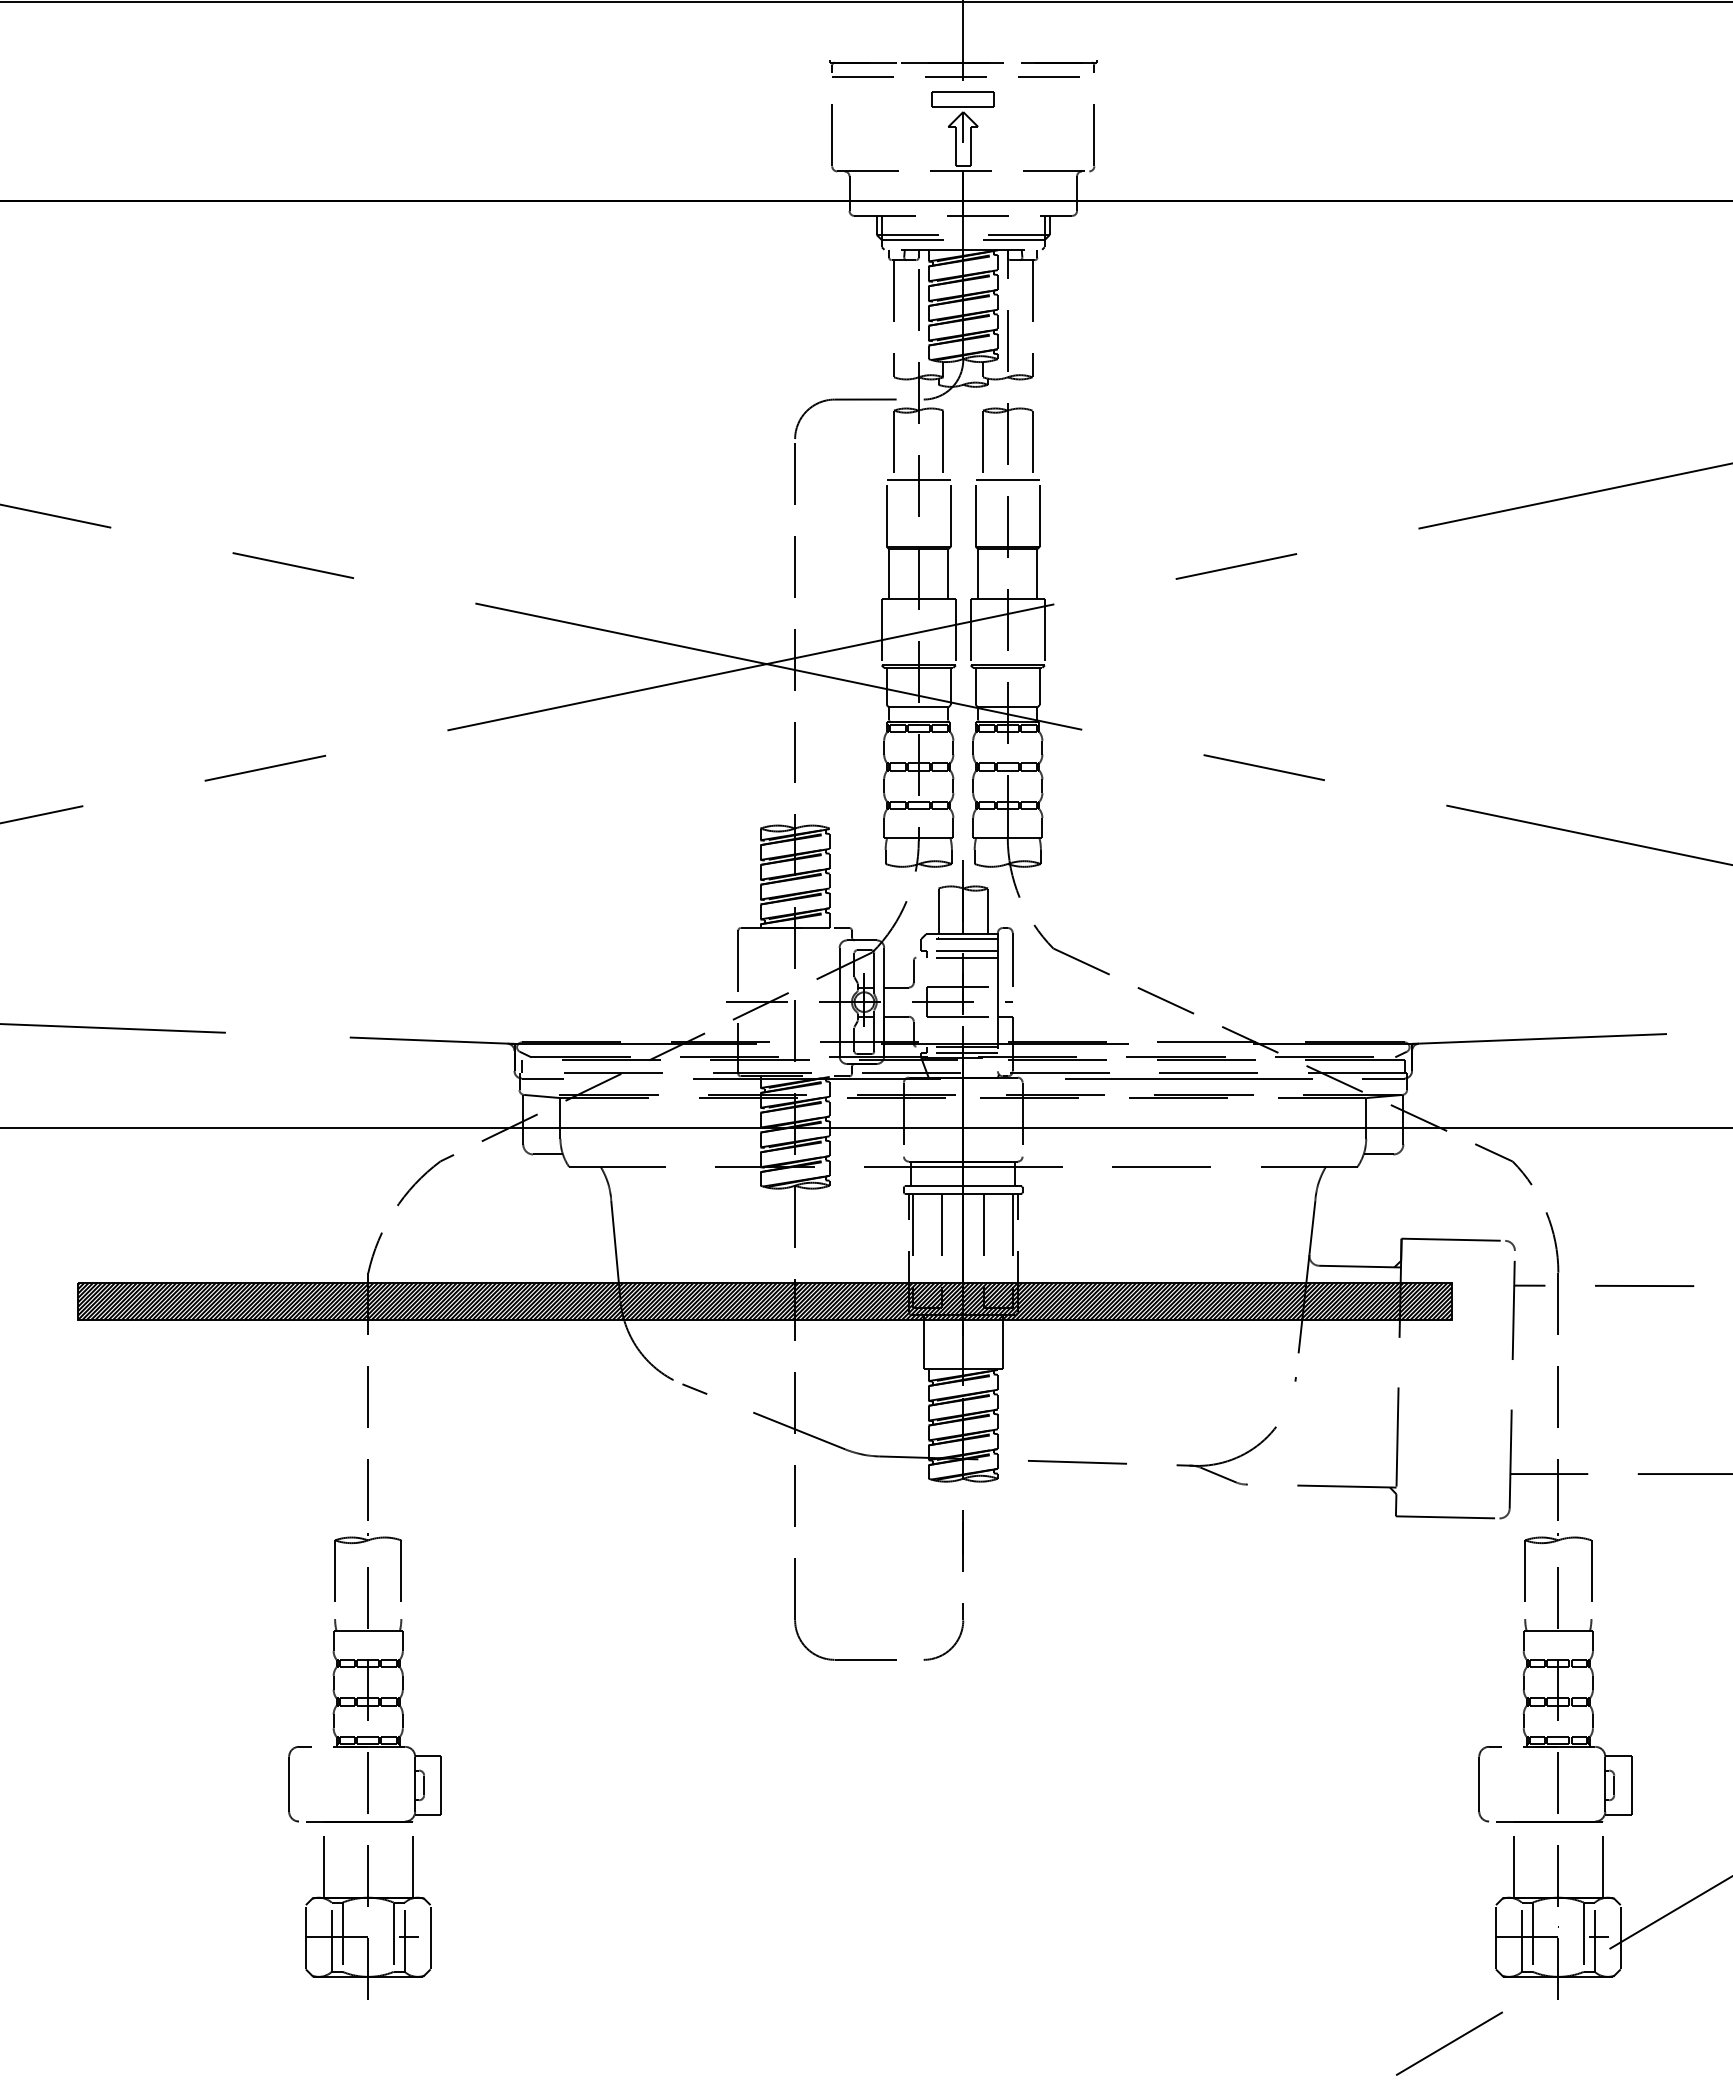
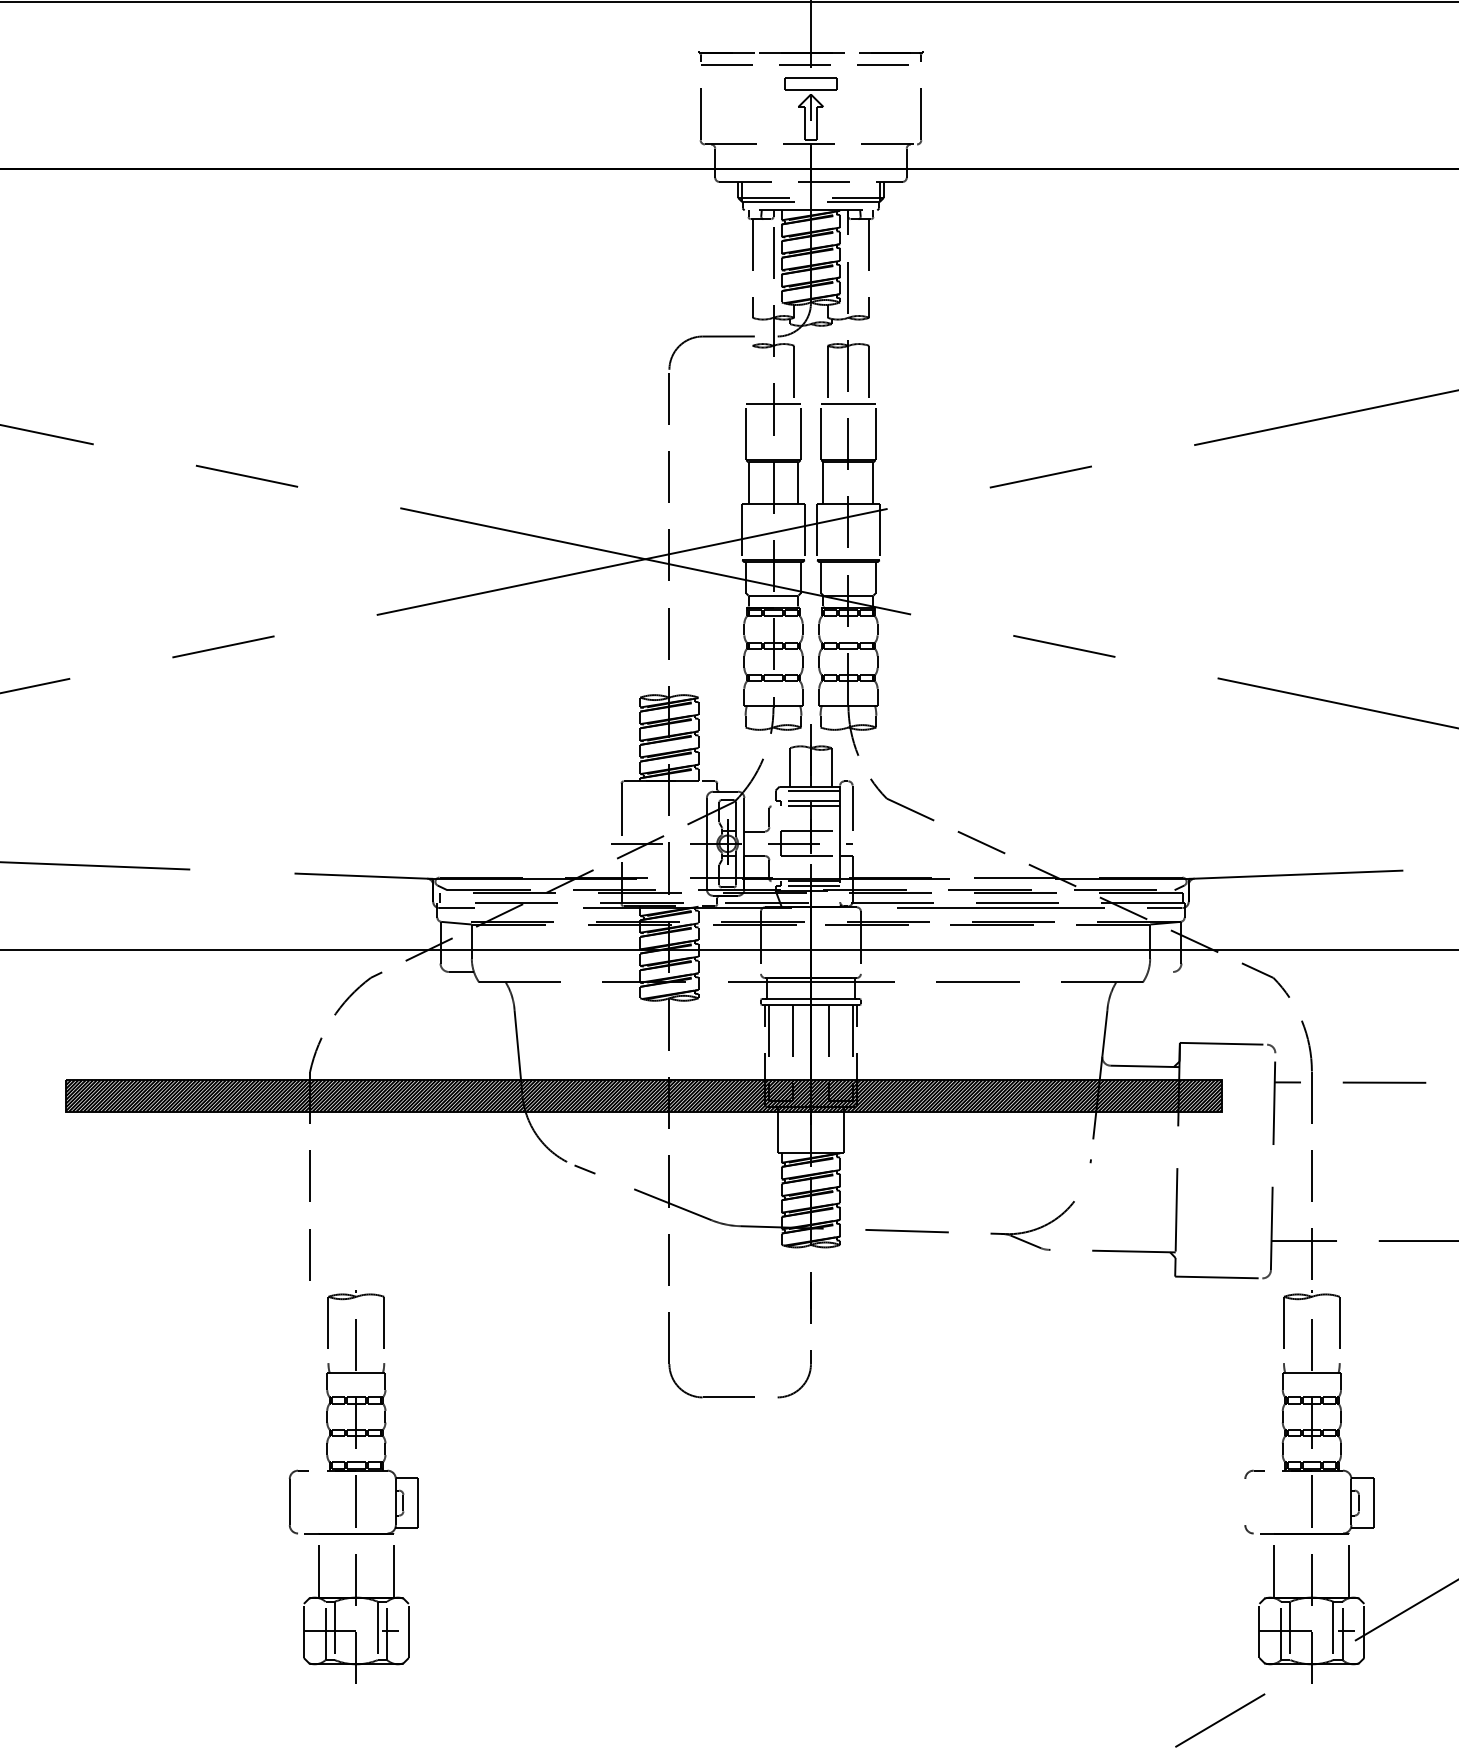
line: (894, 444) -> (753, 374), removed
line: (1378, 1154) -> (1160, 972), removed
part: (364, 1766) -> (353, 1487), moved
line: (1479, 1783) -> (1245, 1501), removed

